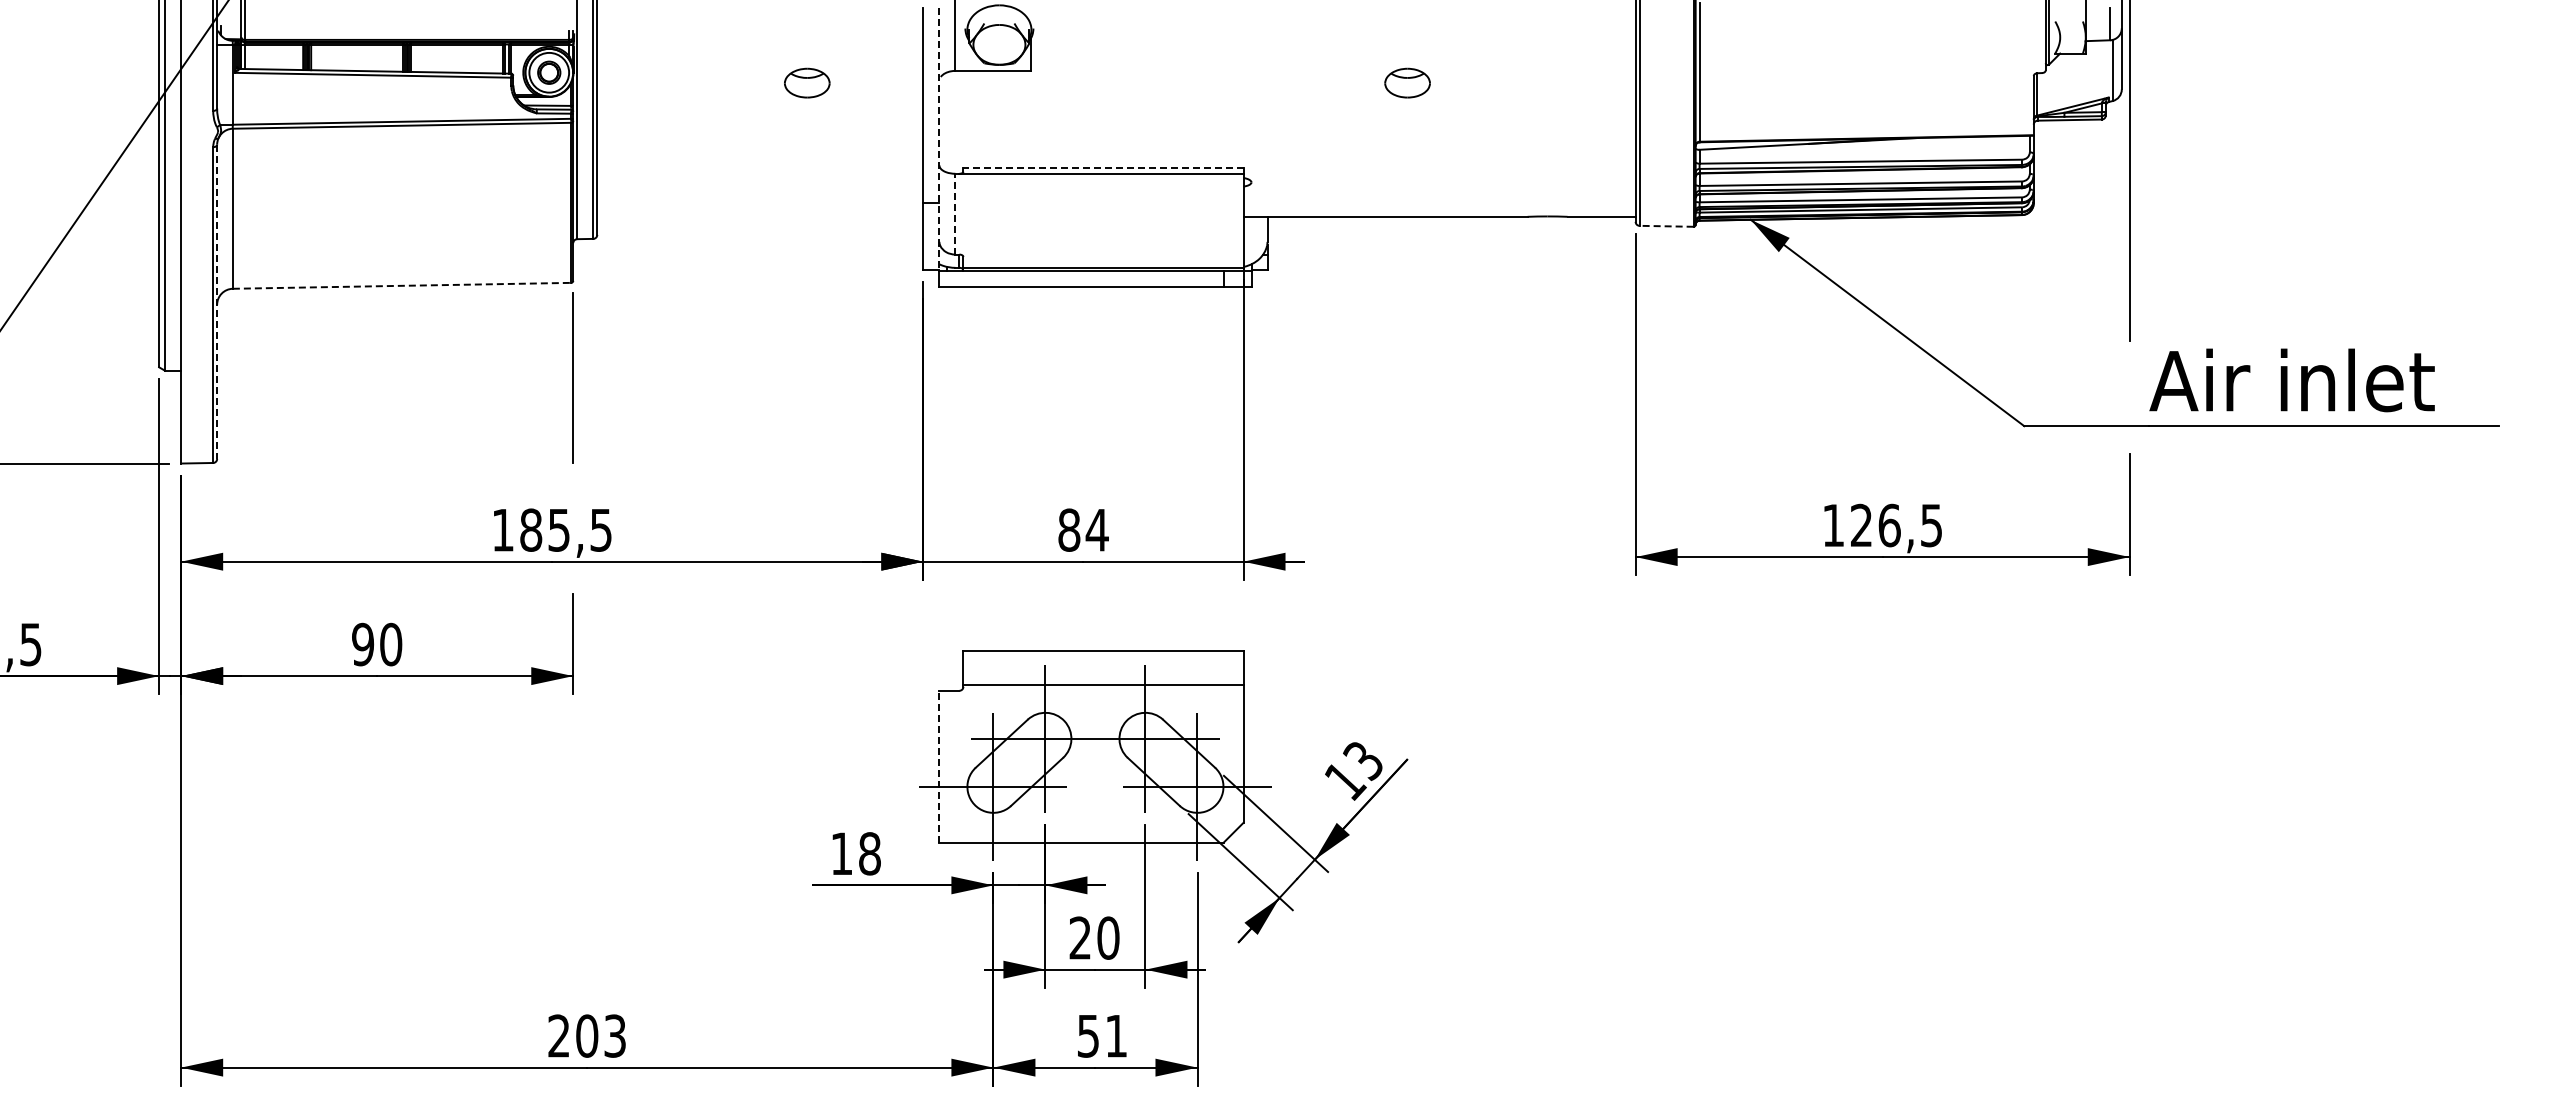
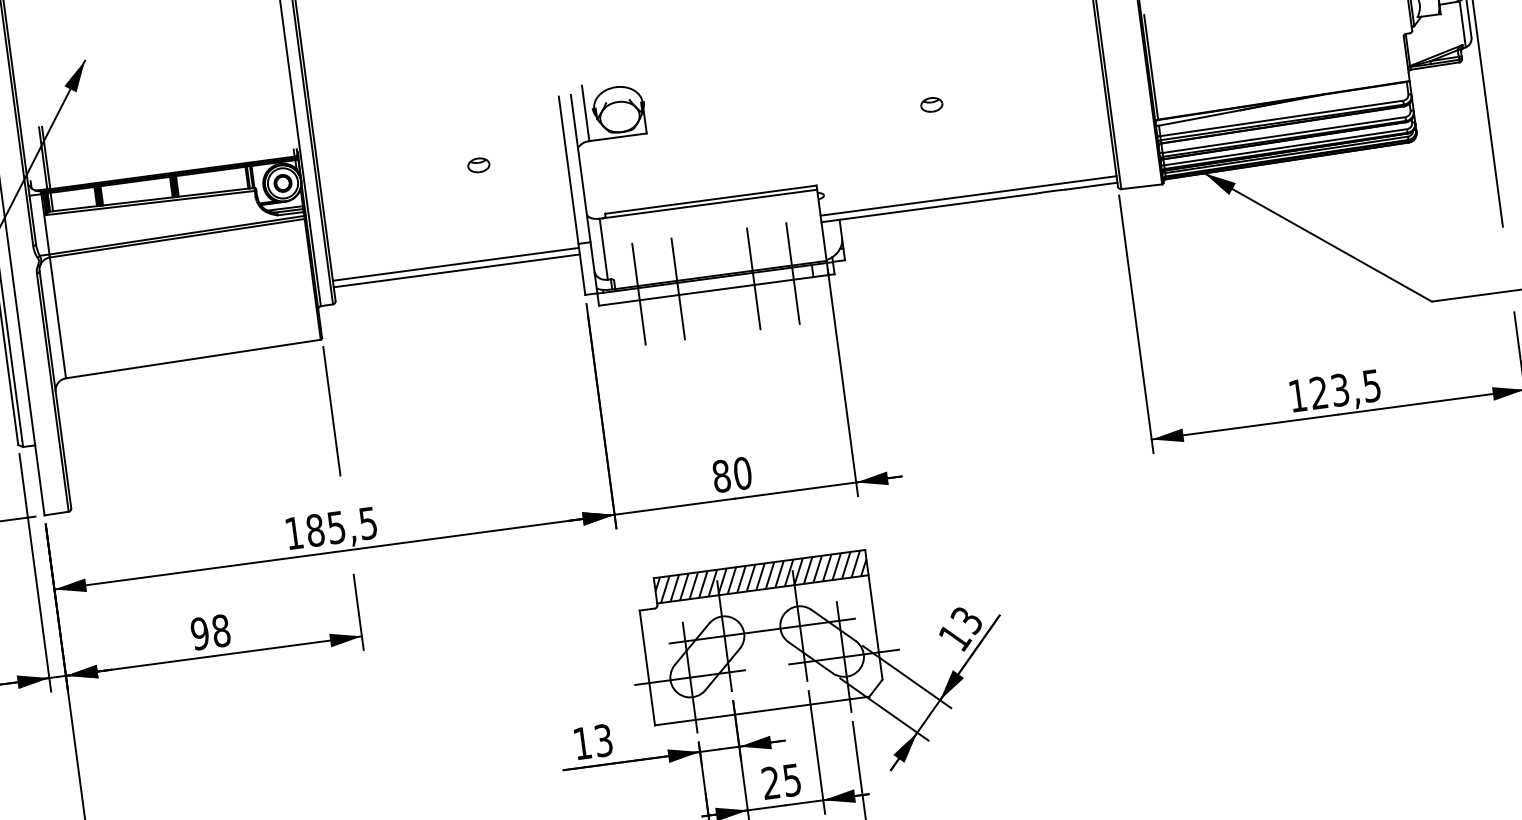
part: (807, 83) -> (479, 165), size x0.62
part: (1407, 83) -> (931, 105), size x0.62
line: (939, 139) -> (584, 194), dashed -> solid
line: (1102, 168) -> (710, 199), dashed -> solid
line: (760, 208) -> (456, 264), added
line: (1439, 208) -> (968, 196), added
line: (955, 213) -> (603, 248), dashed -> solid
line: (760, 216) -> (456, 270), added
line: (1666, 226) -> (1141, 186), dashed -> solid
line: (993, 278) -> (639, 293), added
line: (1045, 278) -> (678, 288), added
line: (1145, 278) -> (753, 278), added
line: (1197, 278) -> (792, 273), added
line: (402, 285) -> (193, 358), dashed -> solid
line: (217, 302) -> (55, 390), dashed -> solid
text: (1889, 525) -> (1340, 390), 126,5 -> 123,5
text: (1096, 529) -> (742, 473), 84 -> 80
text: (391, 644) -> (221, 630), 90 -> 98
hatch: (1103, 667) -> (761, 576), added
line: (939, 766) -> (647, 667), dashed -> solid
text: (869, 853) -> (603, 740), 18 -> 13
text: (1108, 937) -> (792, 779), 20 -> 25

